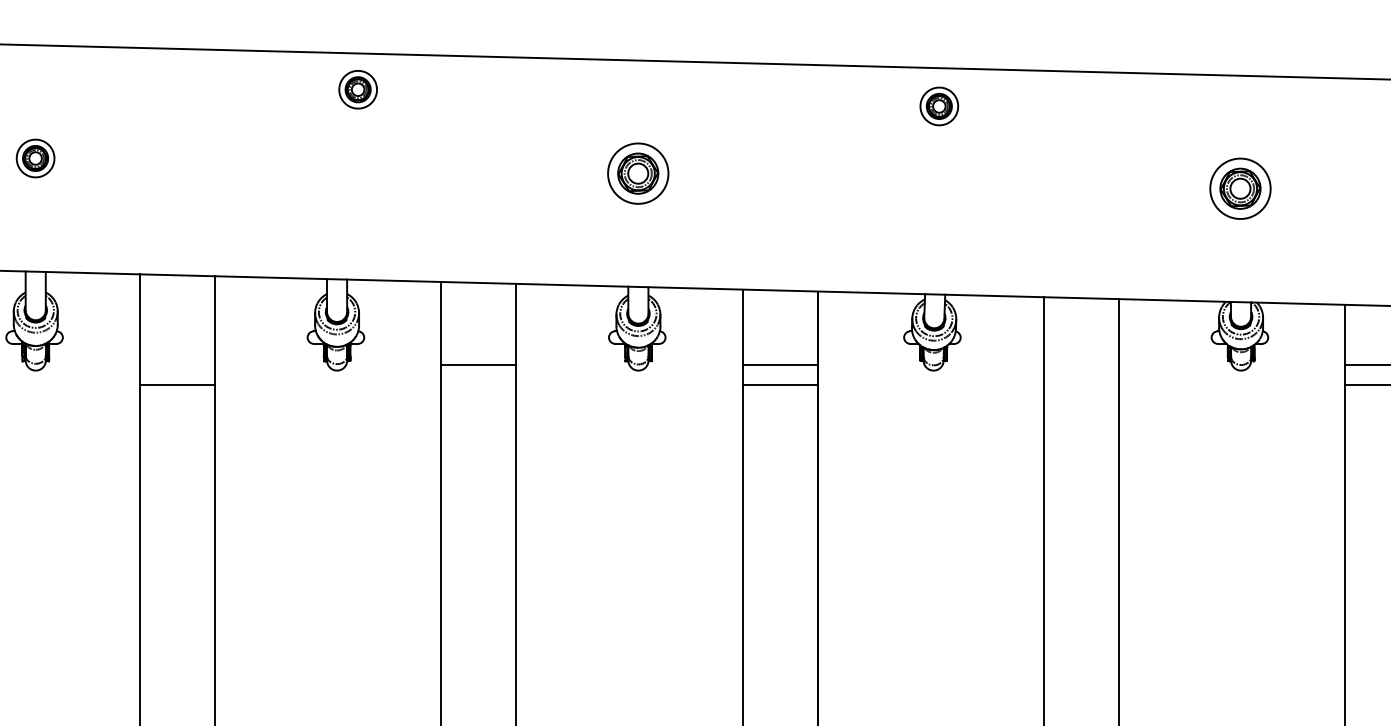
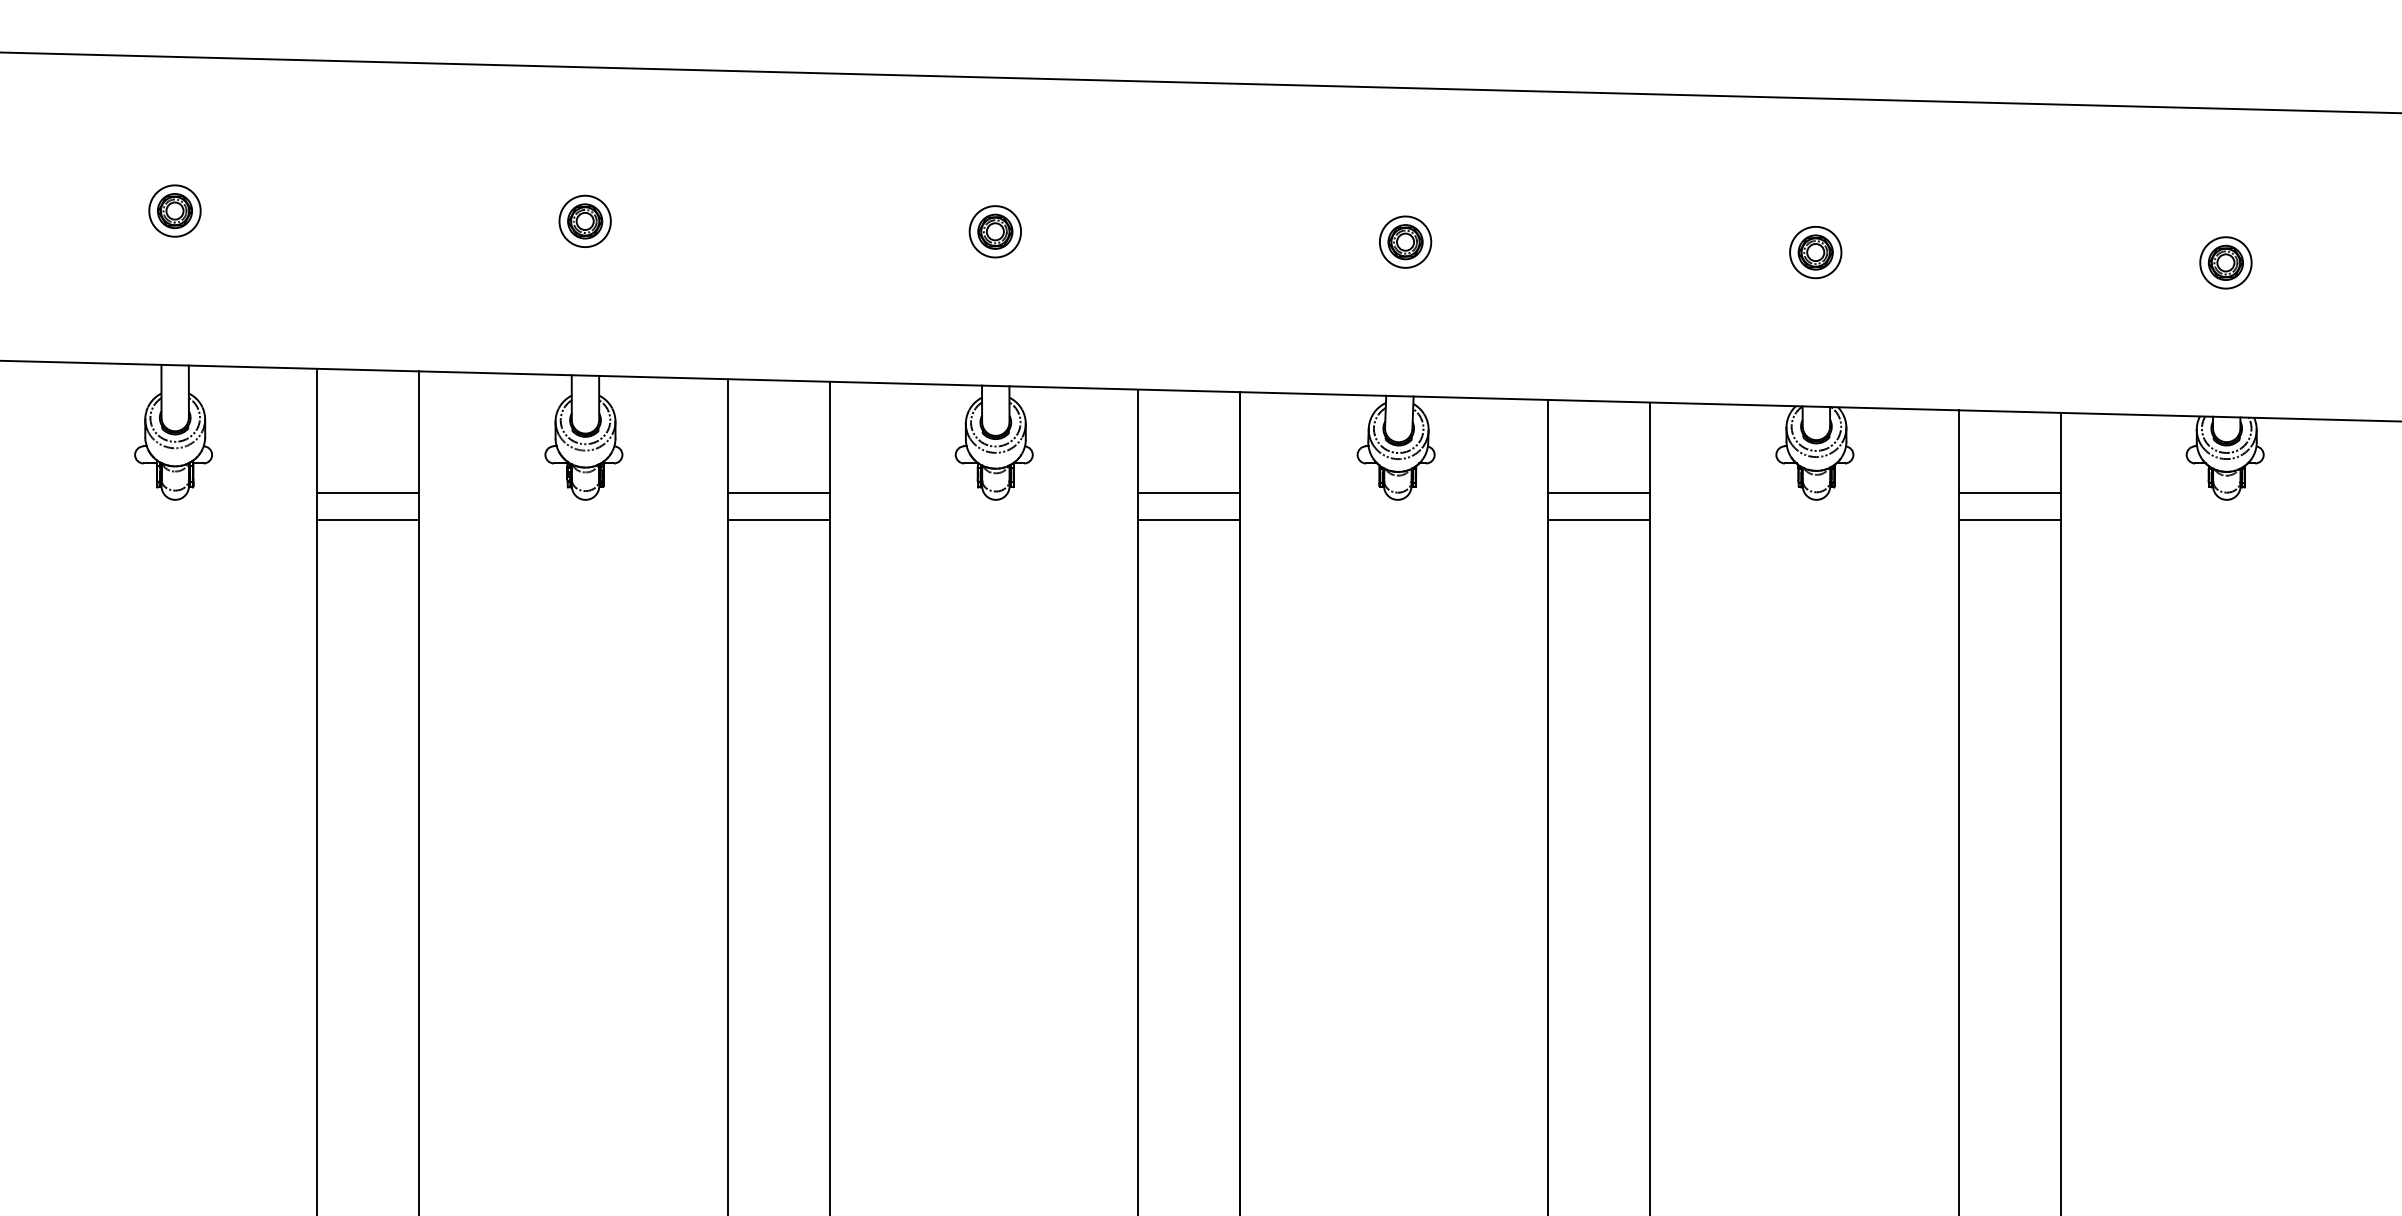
part: (357, 89) -> (584, 220), moved
part: (939, 105) -> (1405, 241), moved
part: (637, 173) -> (994, 231), size x0.62
part: (1240, 188) -> (1815, 252), size x0.62
line: (177, 365) -> (368, 492), added
line: (1081, 365) -> (1598, 492), added
line: (478, 385) -> (778, 519), added
line: (1081, 385) -> (1598, 519), added

